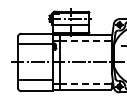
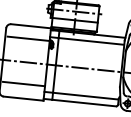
line: (85, 40) -> (90, 41), dashed -> solid
line: (85, 84) -> (85, 96), dashed -> solid

